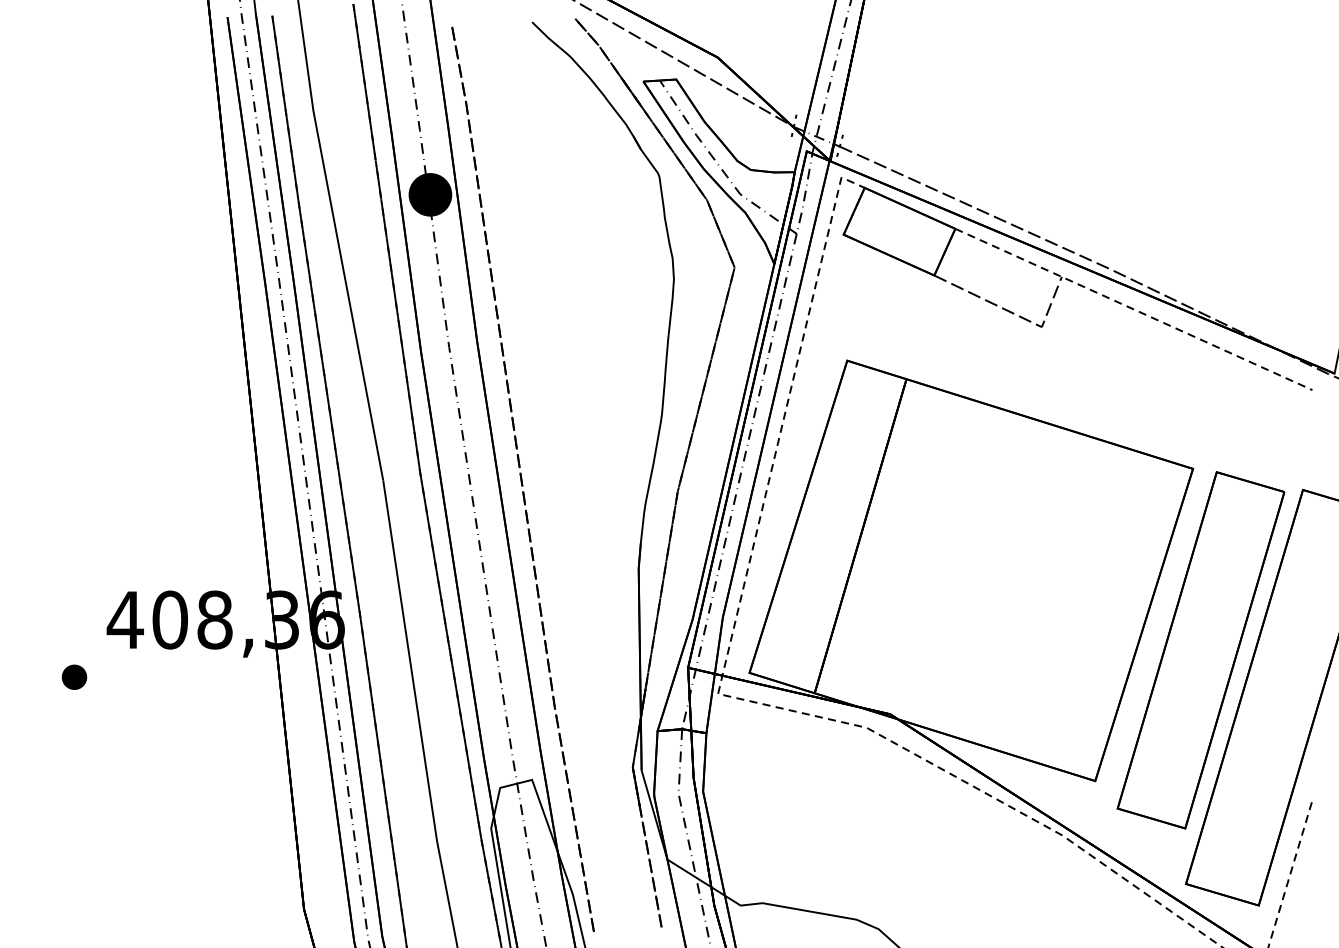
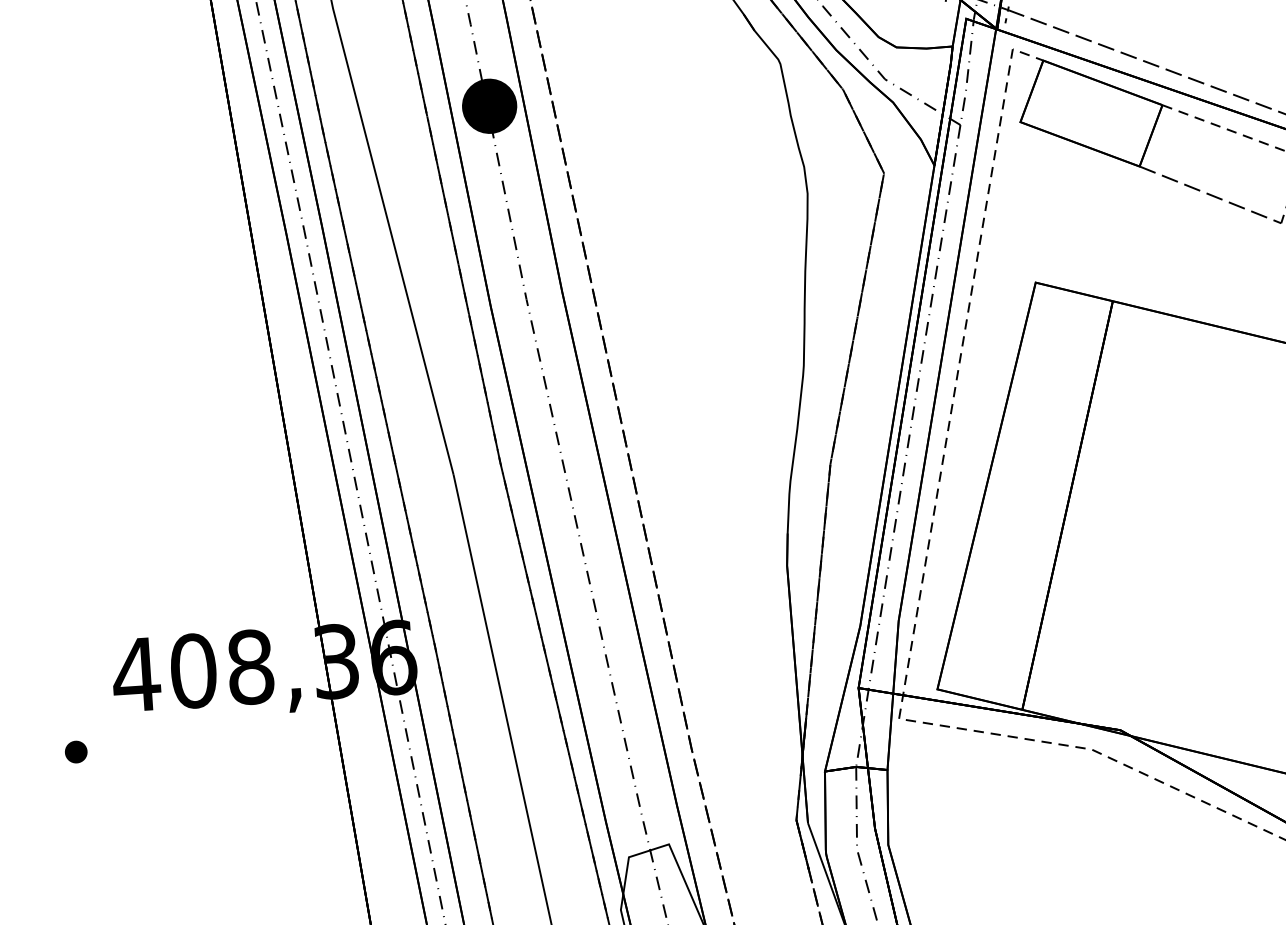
part: (74, 676) -> (76, 751), size x0.7

